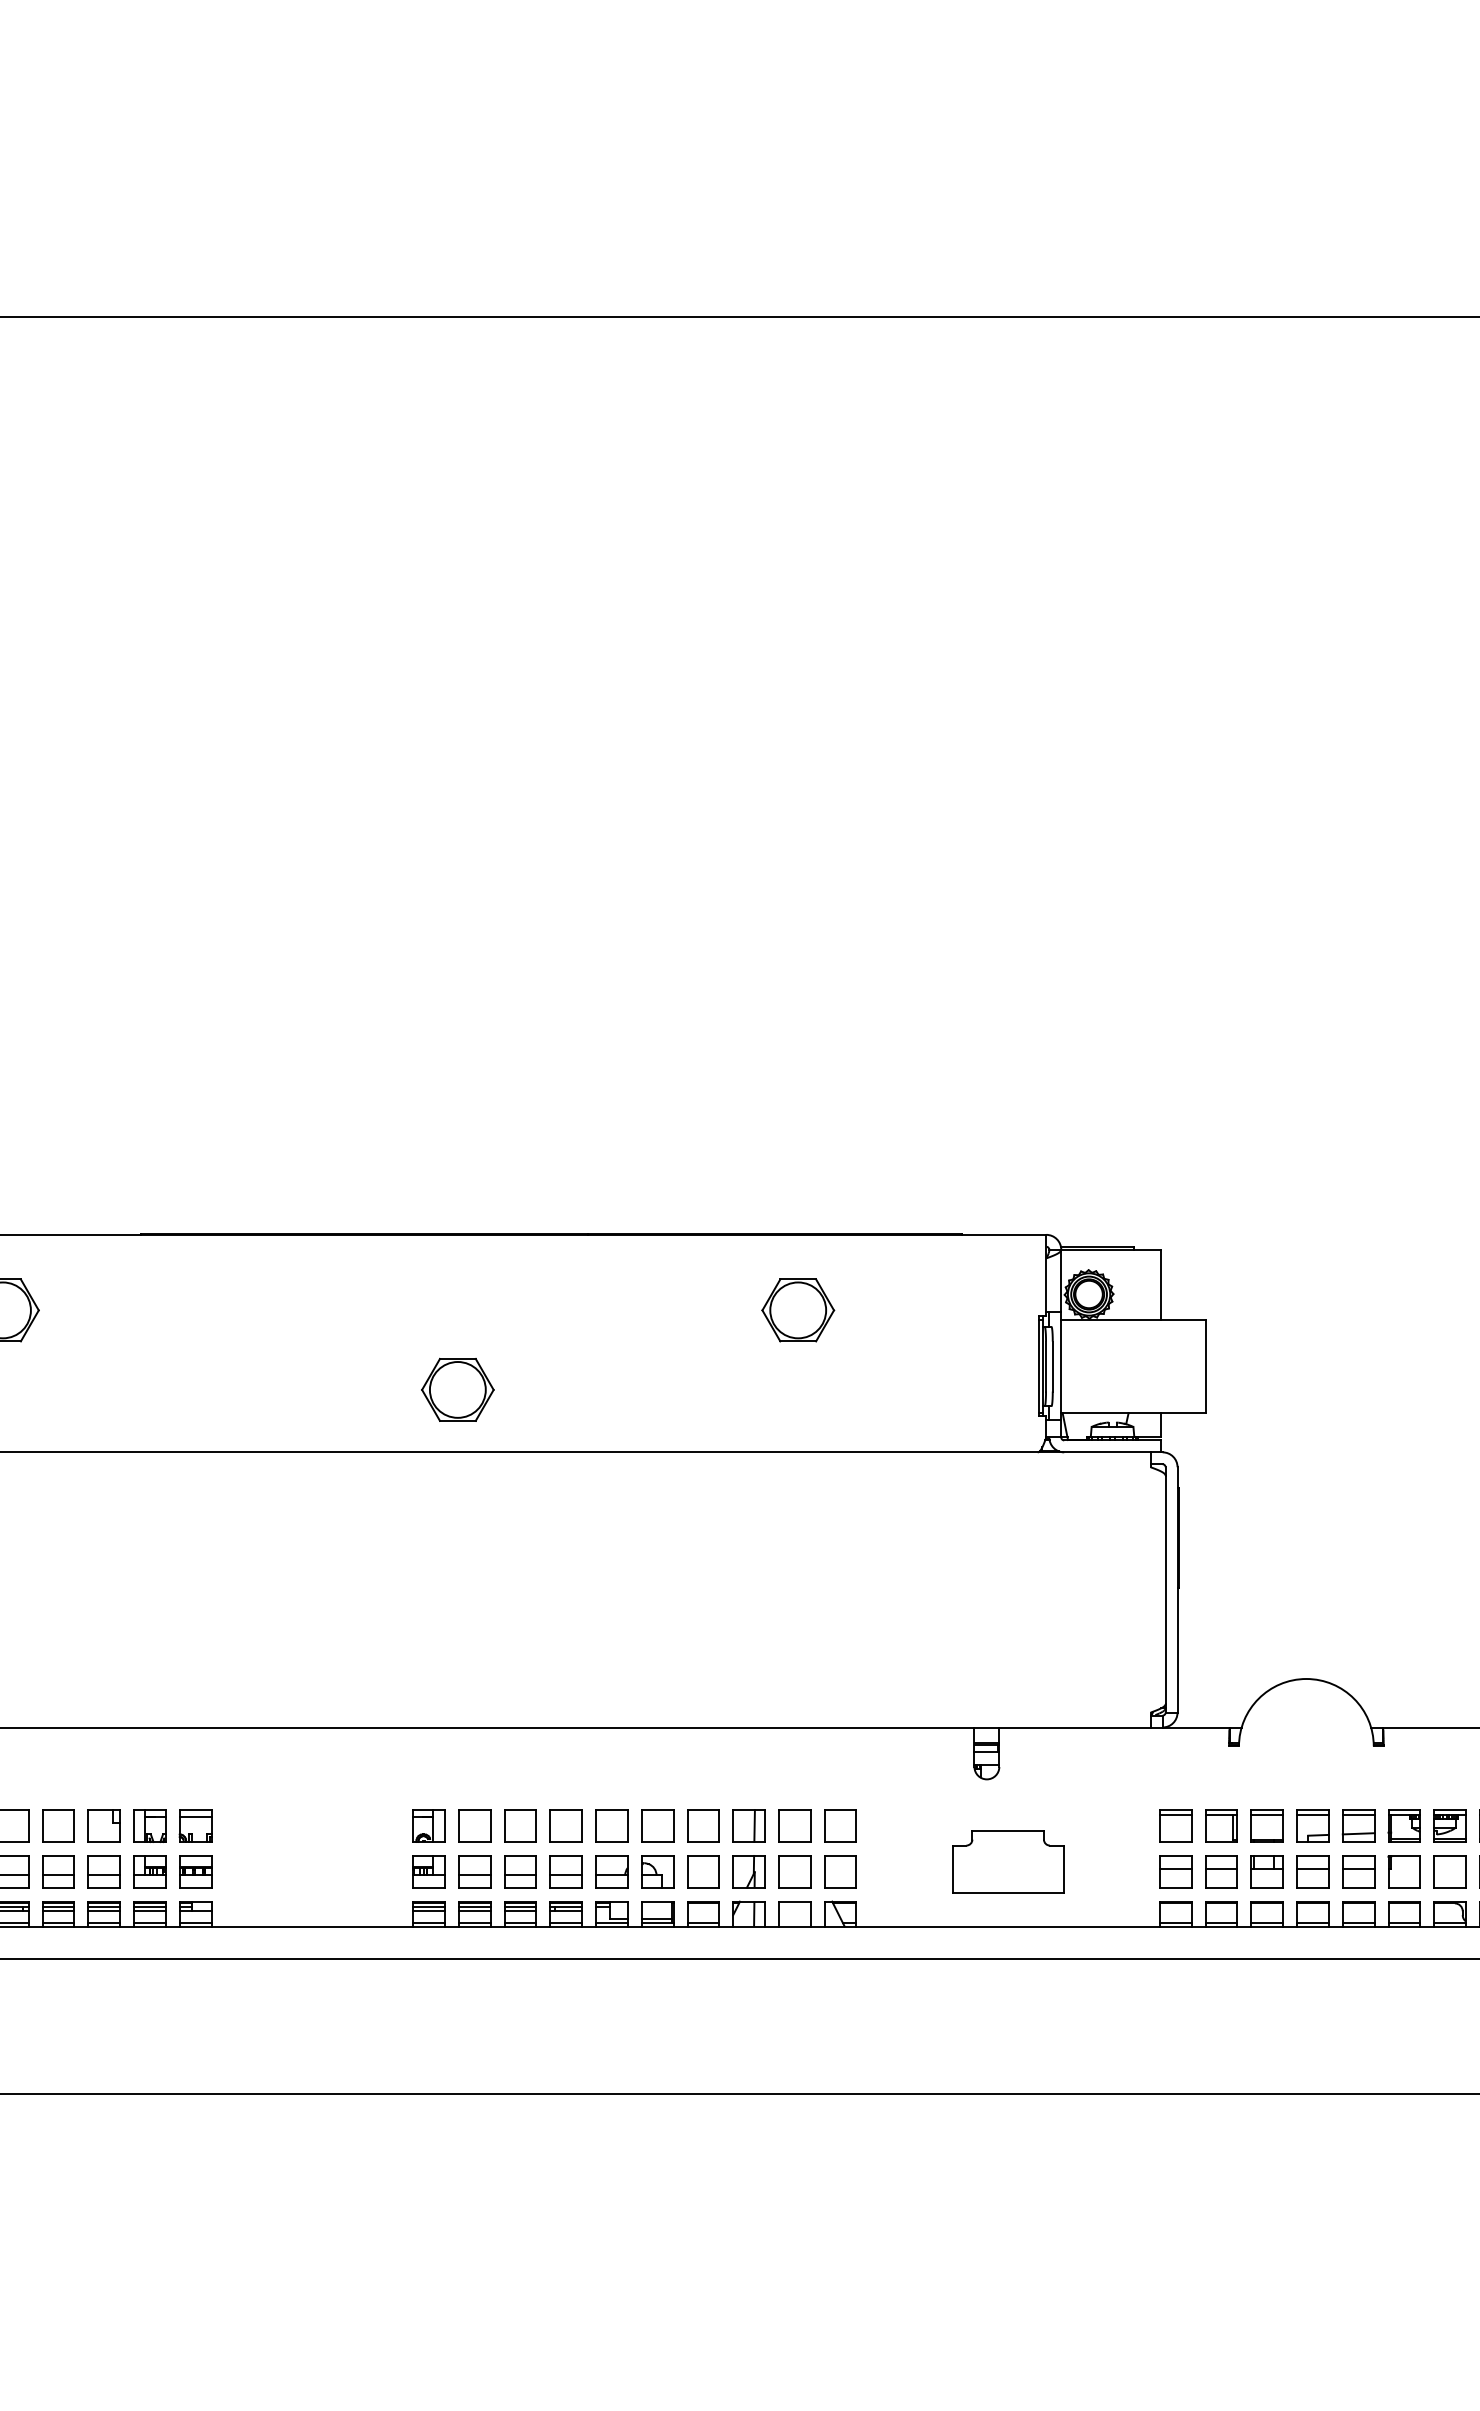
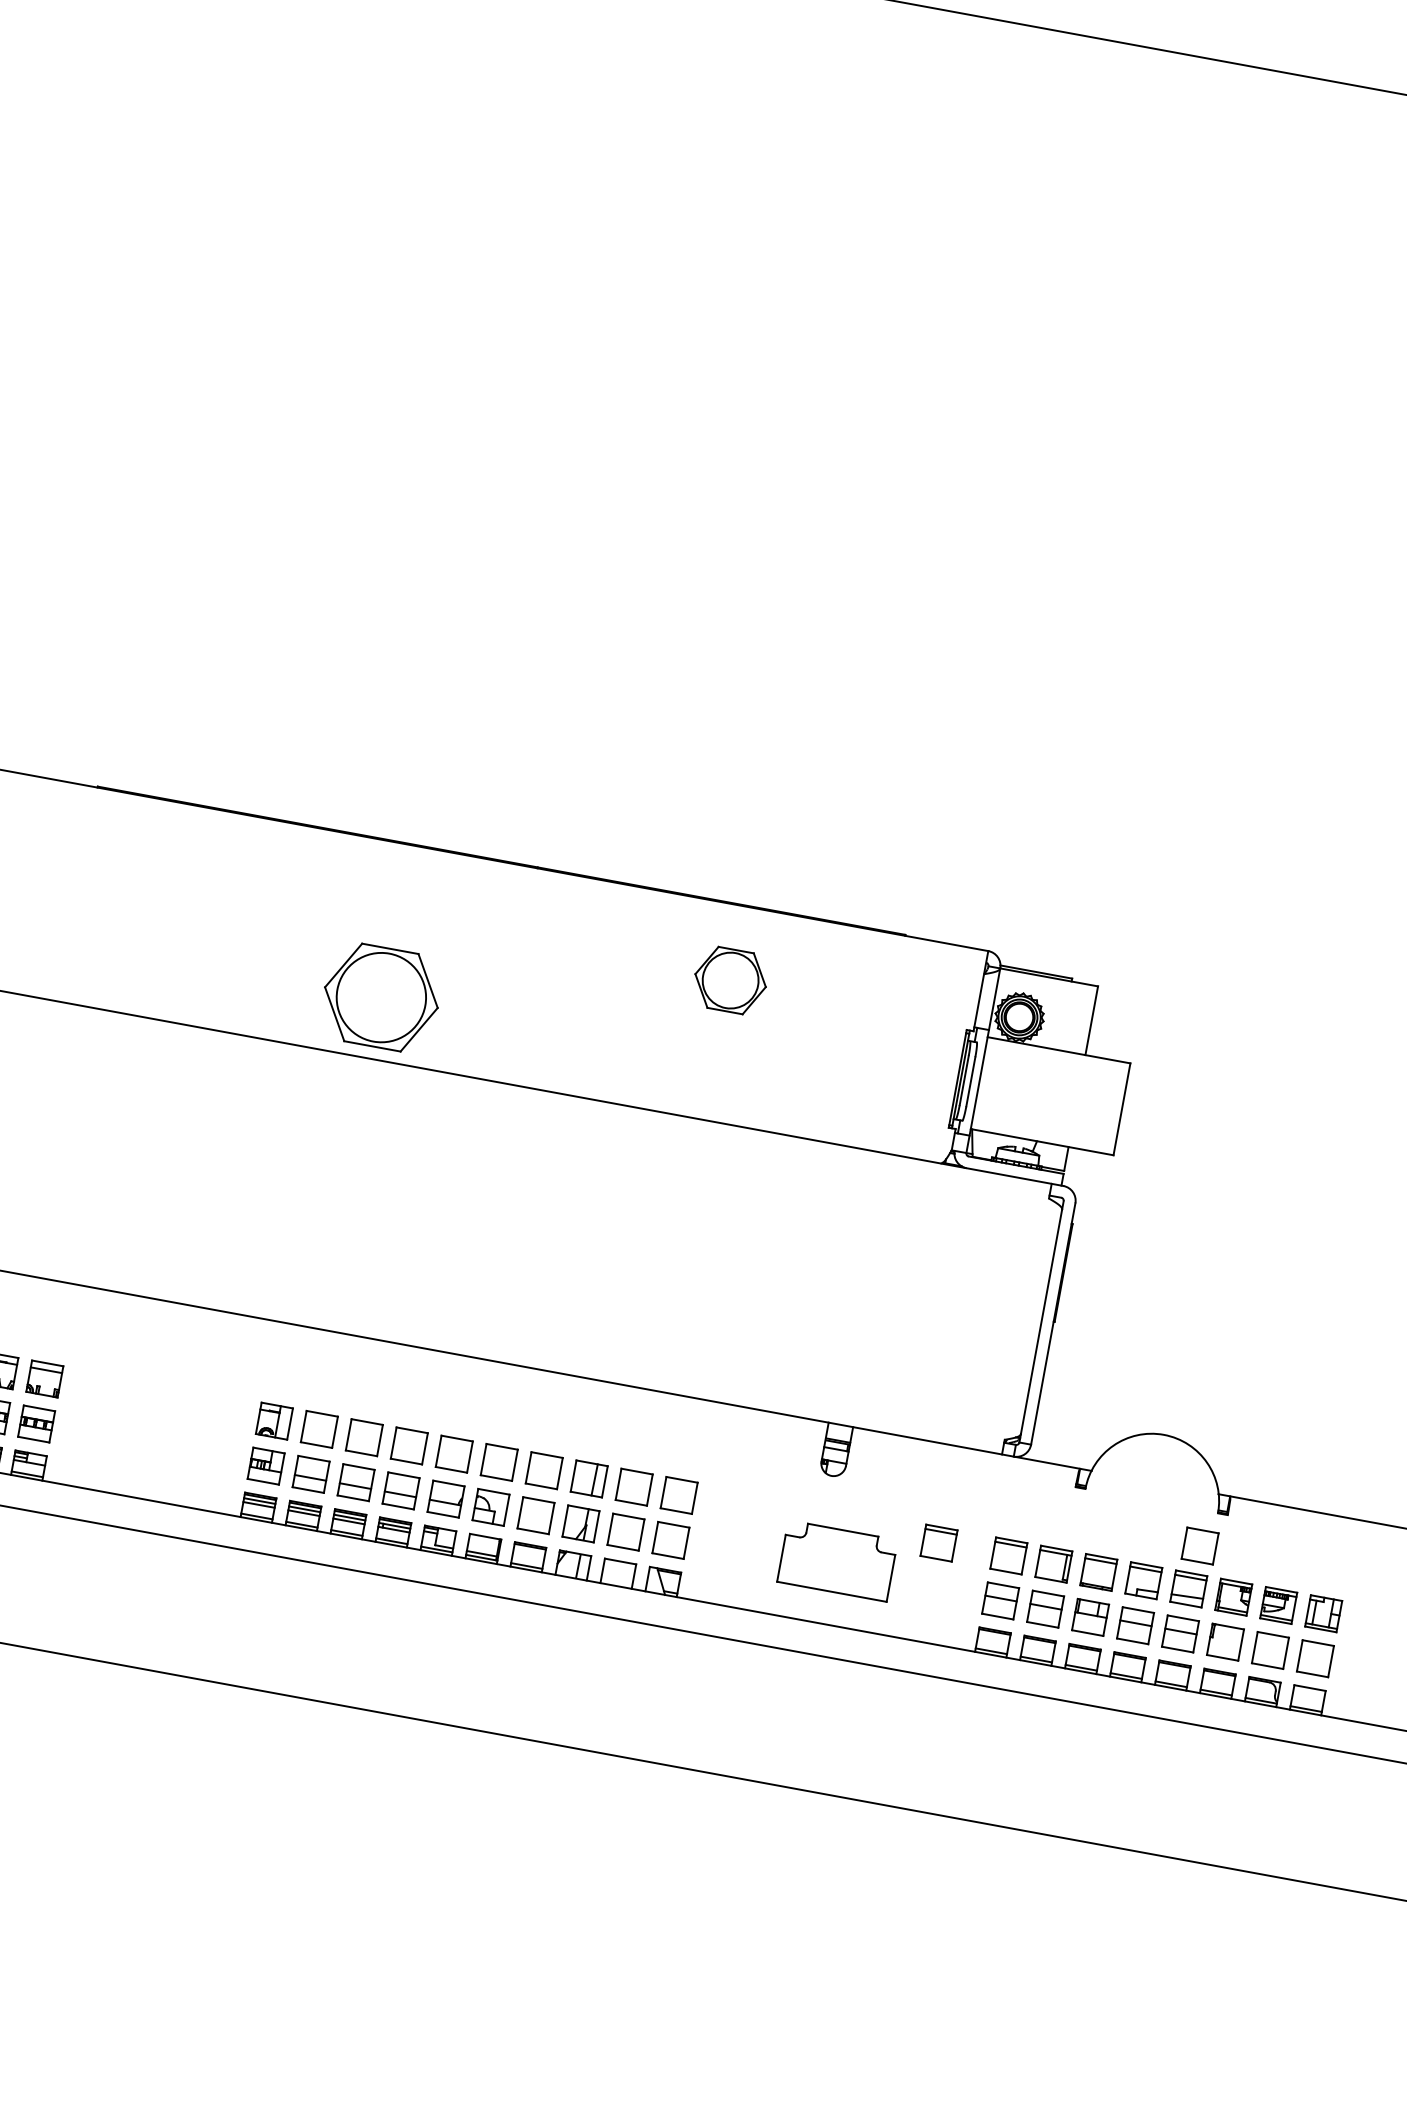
part: (457, 1389) -> (381, 996), size x1.6
part: (1361, 1781) -> (1199, 1545), added
part: (1104, 1825) -> (938, 1542), added

